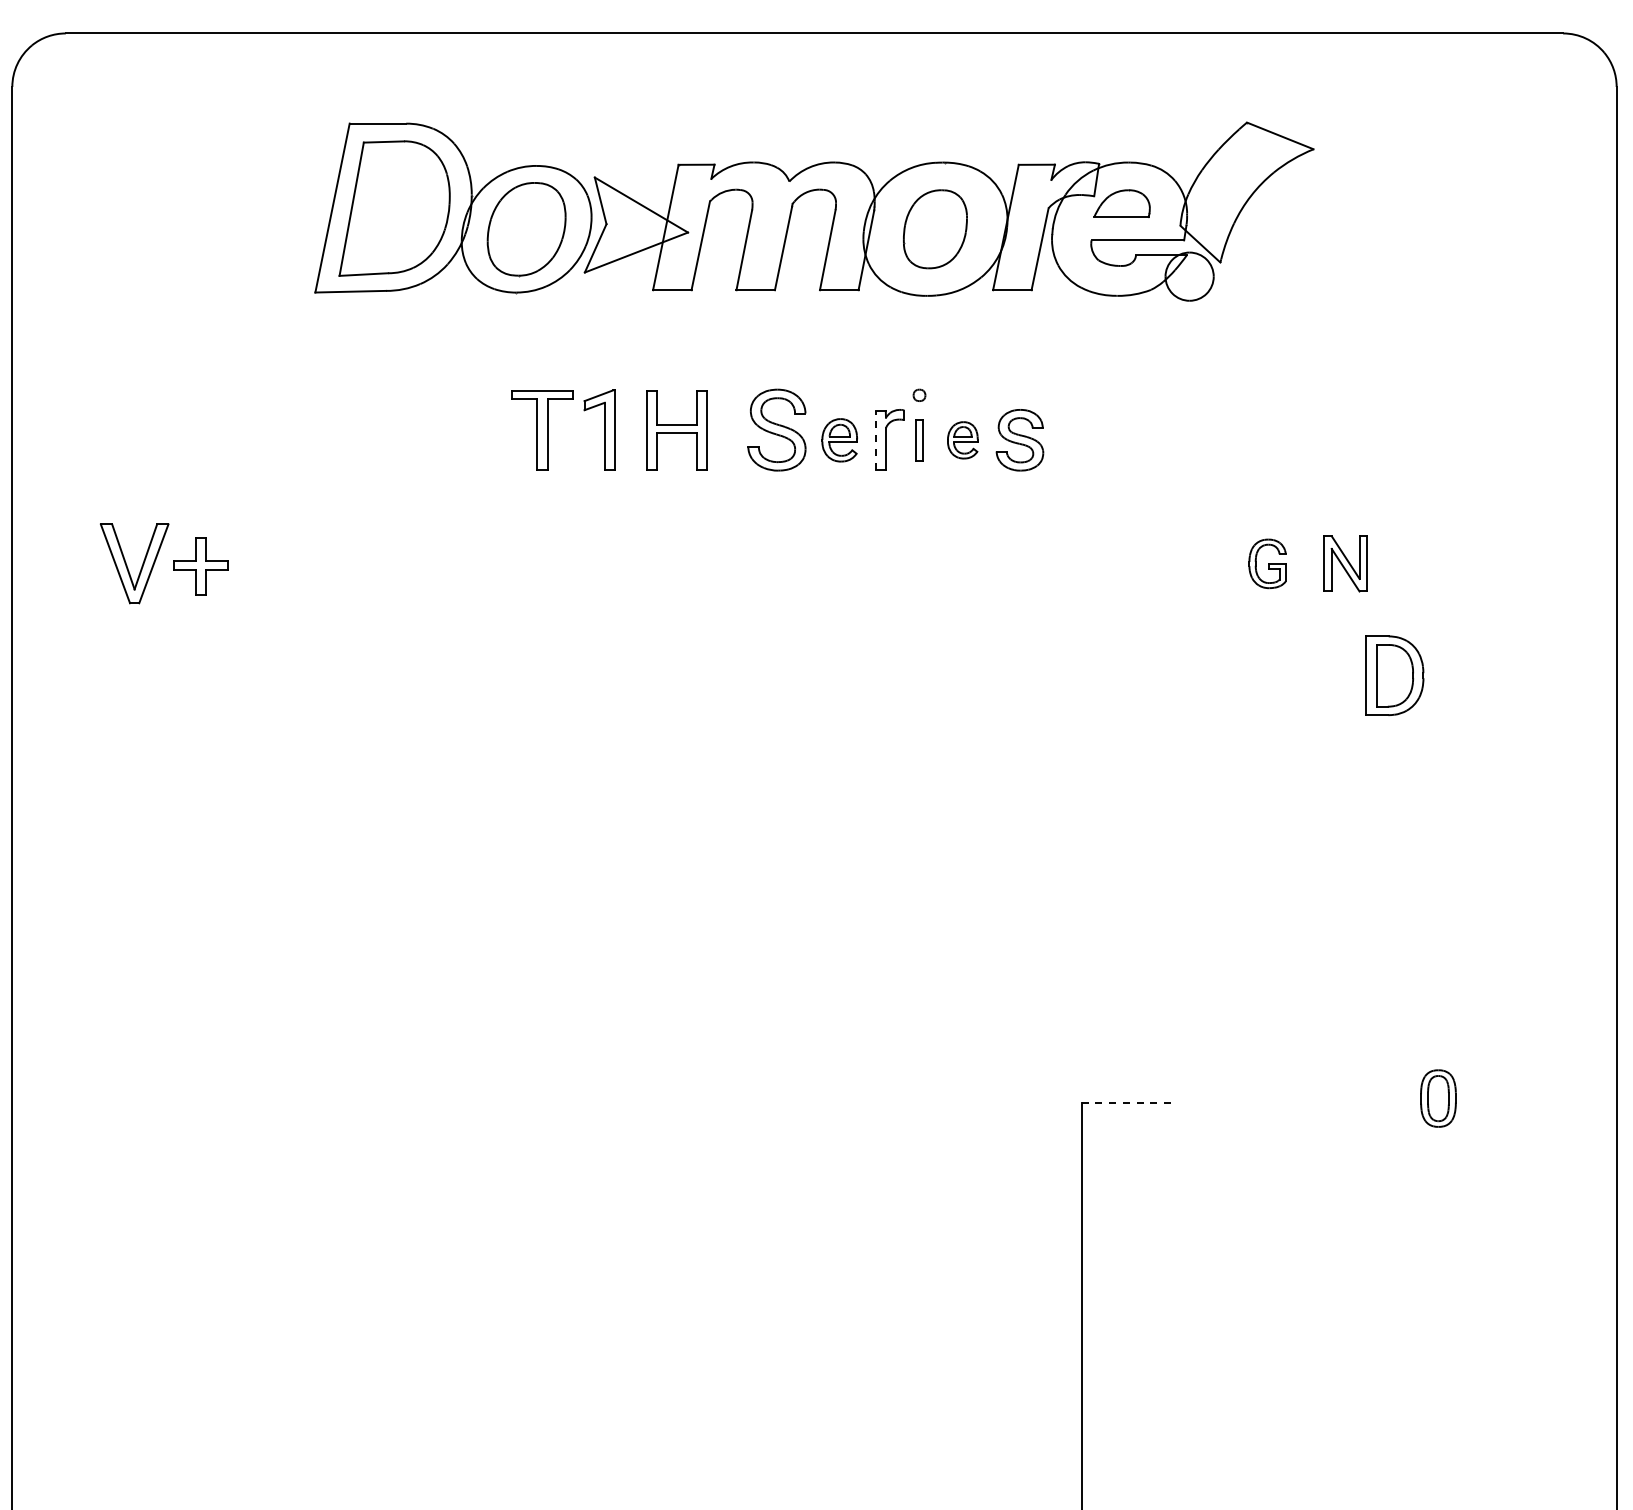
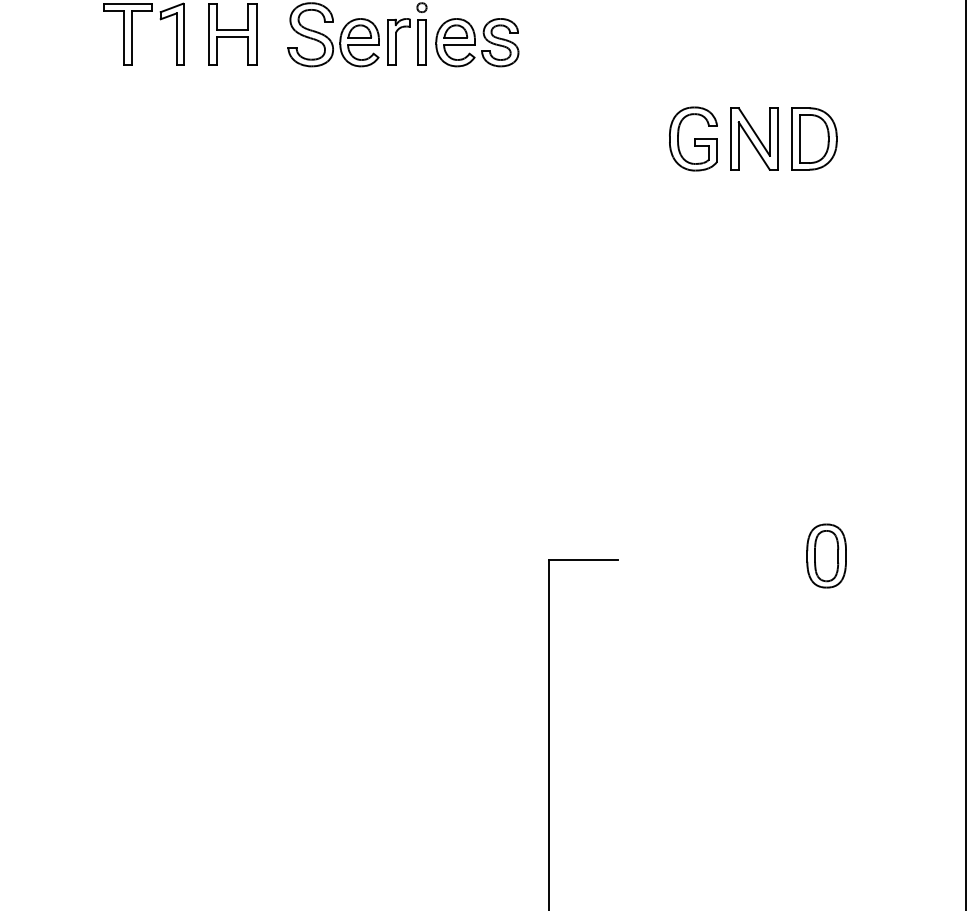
line: (876, 439) -> (388, 42), dashed -> solid
part: (839, 440) -> (359, 42), size x1.43
part: (918, 440) -> (421, 42), size x1.43
part: (962, 440) -> (455, 42), size x1.67
part: (1267, 563) -> (693, 138), size x1.67
part: (1345, 563) -> (754, 138), size x1.43
part: (1394, 675) -> (814, 138), moved
part: (1438, 1098) -> (826, 555), size x1.43
line: (1126, 1103) -> (583, 559), dashed -> solid

